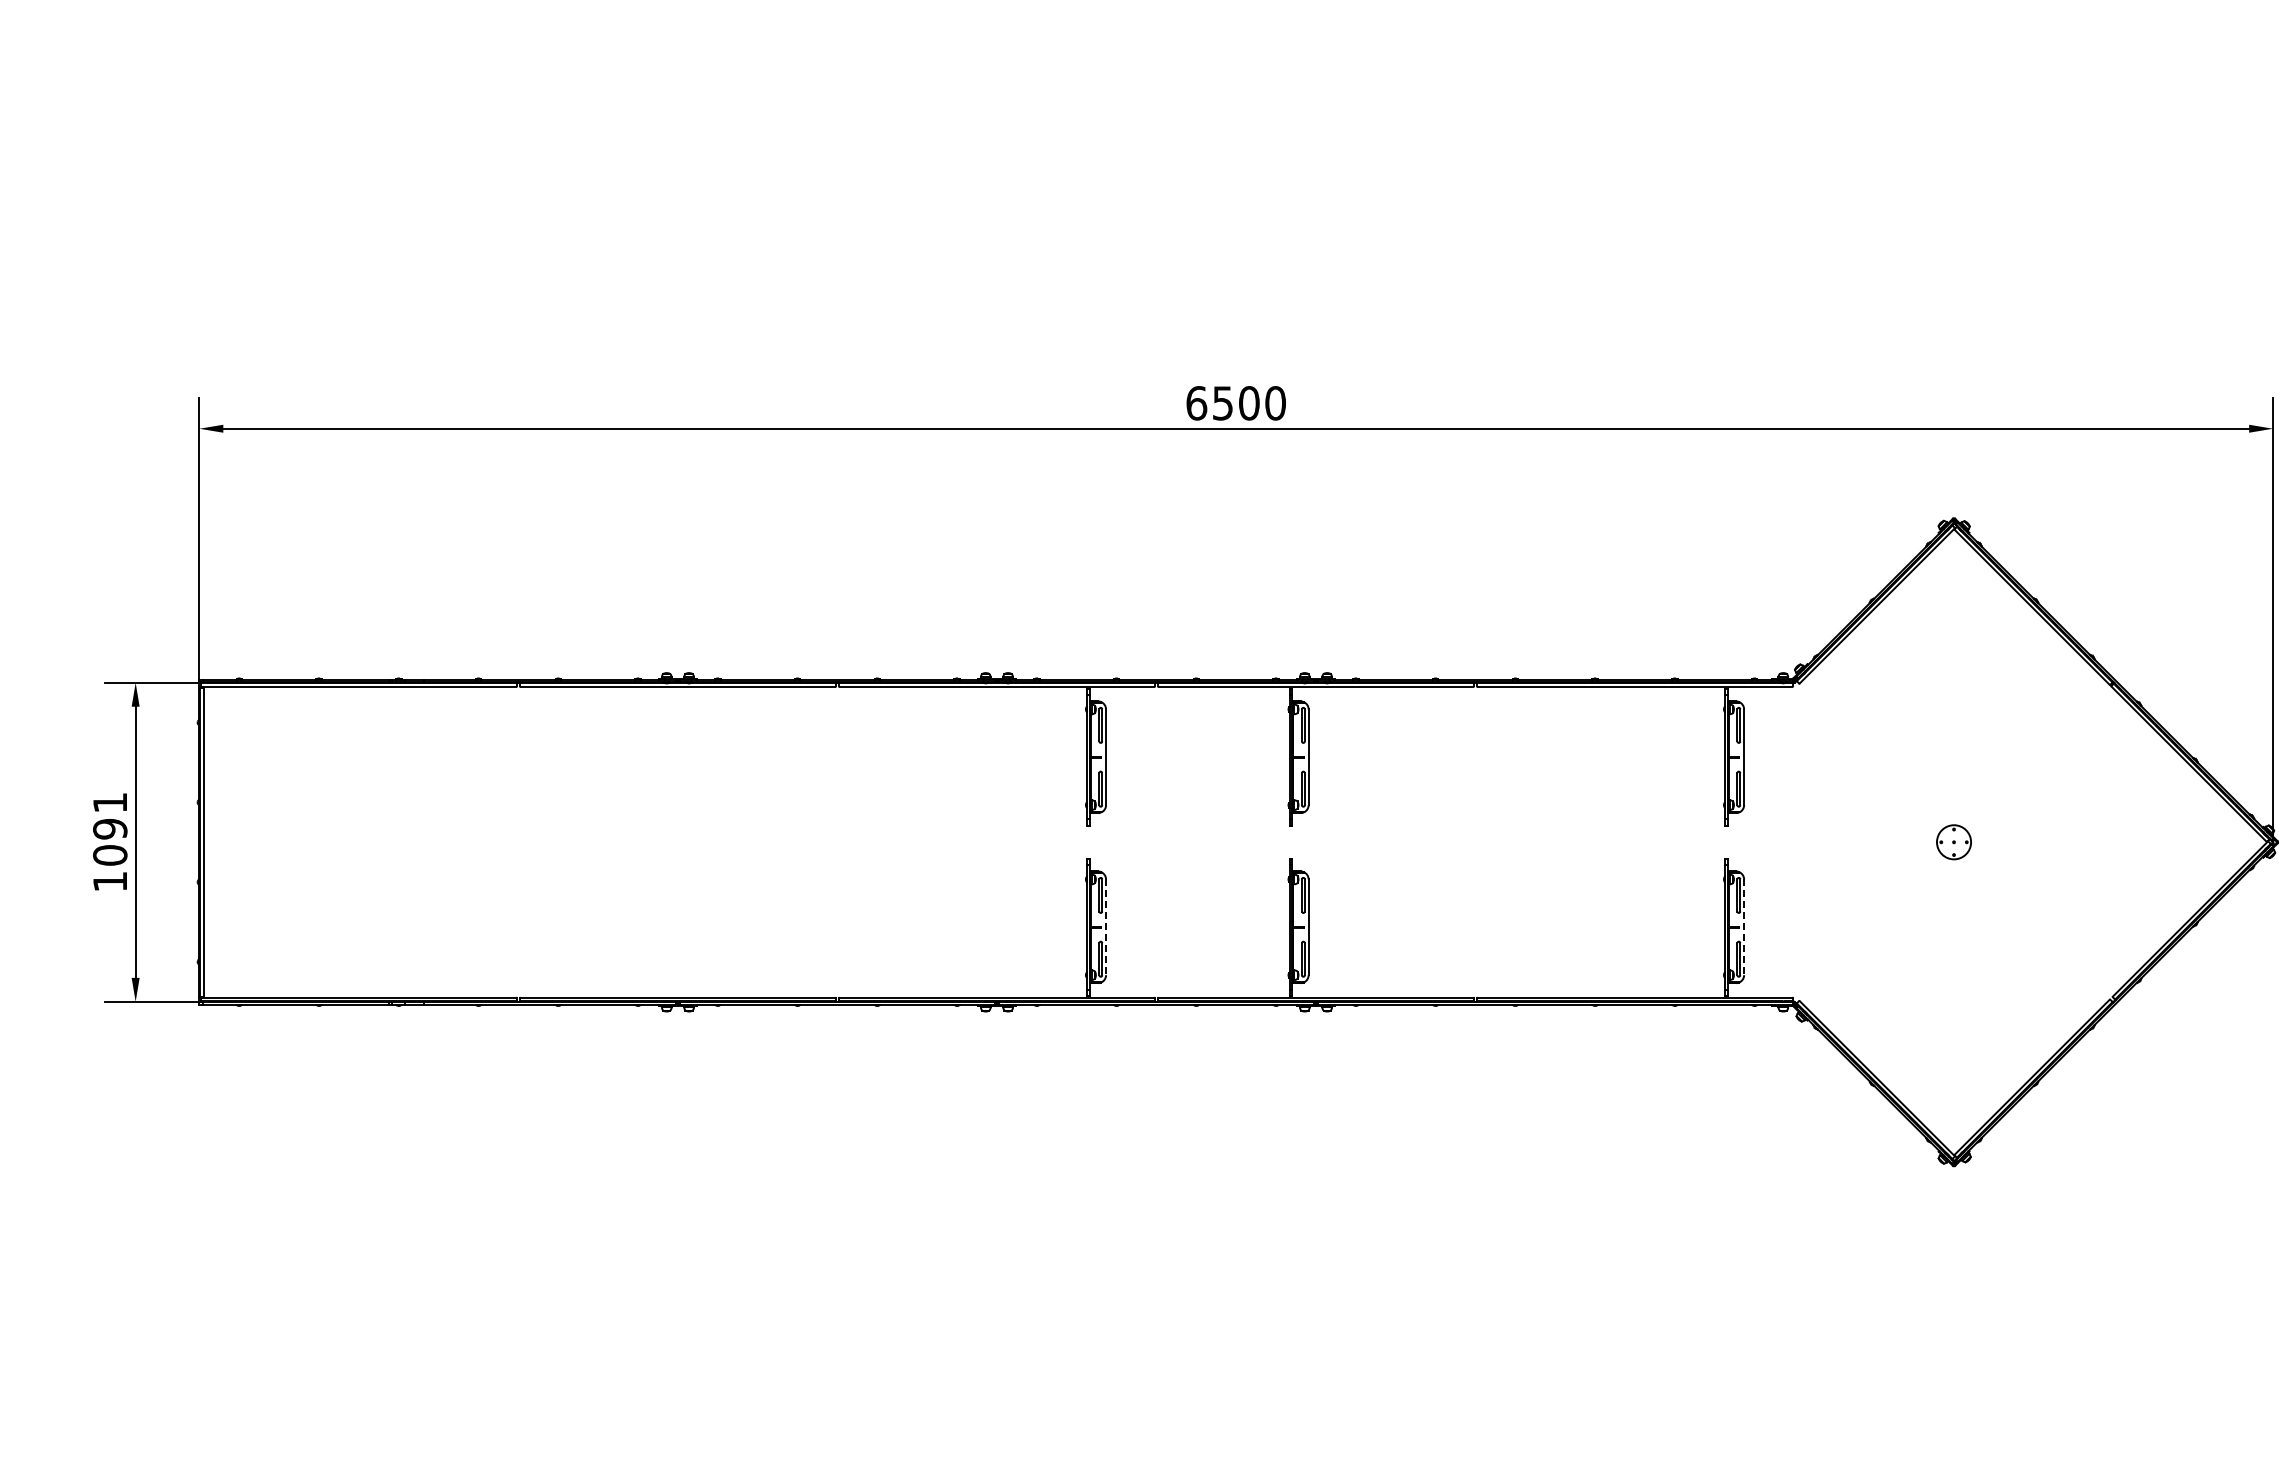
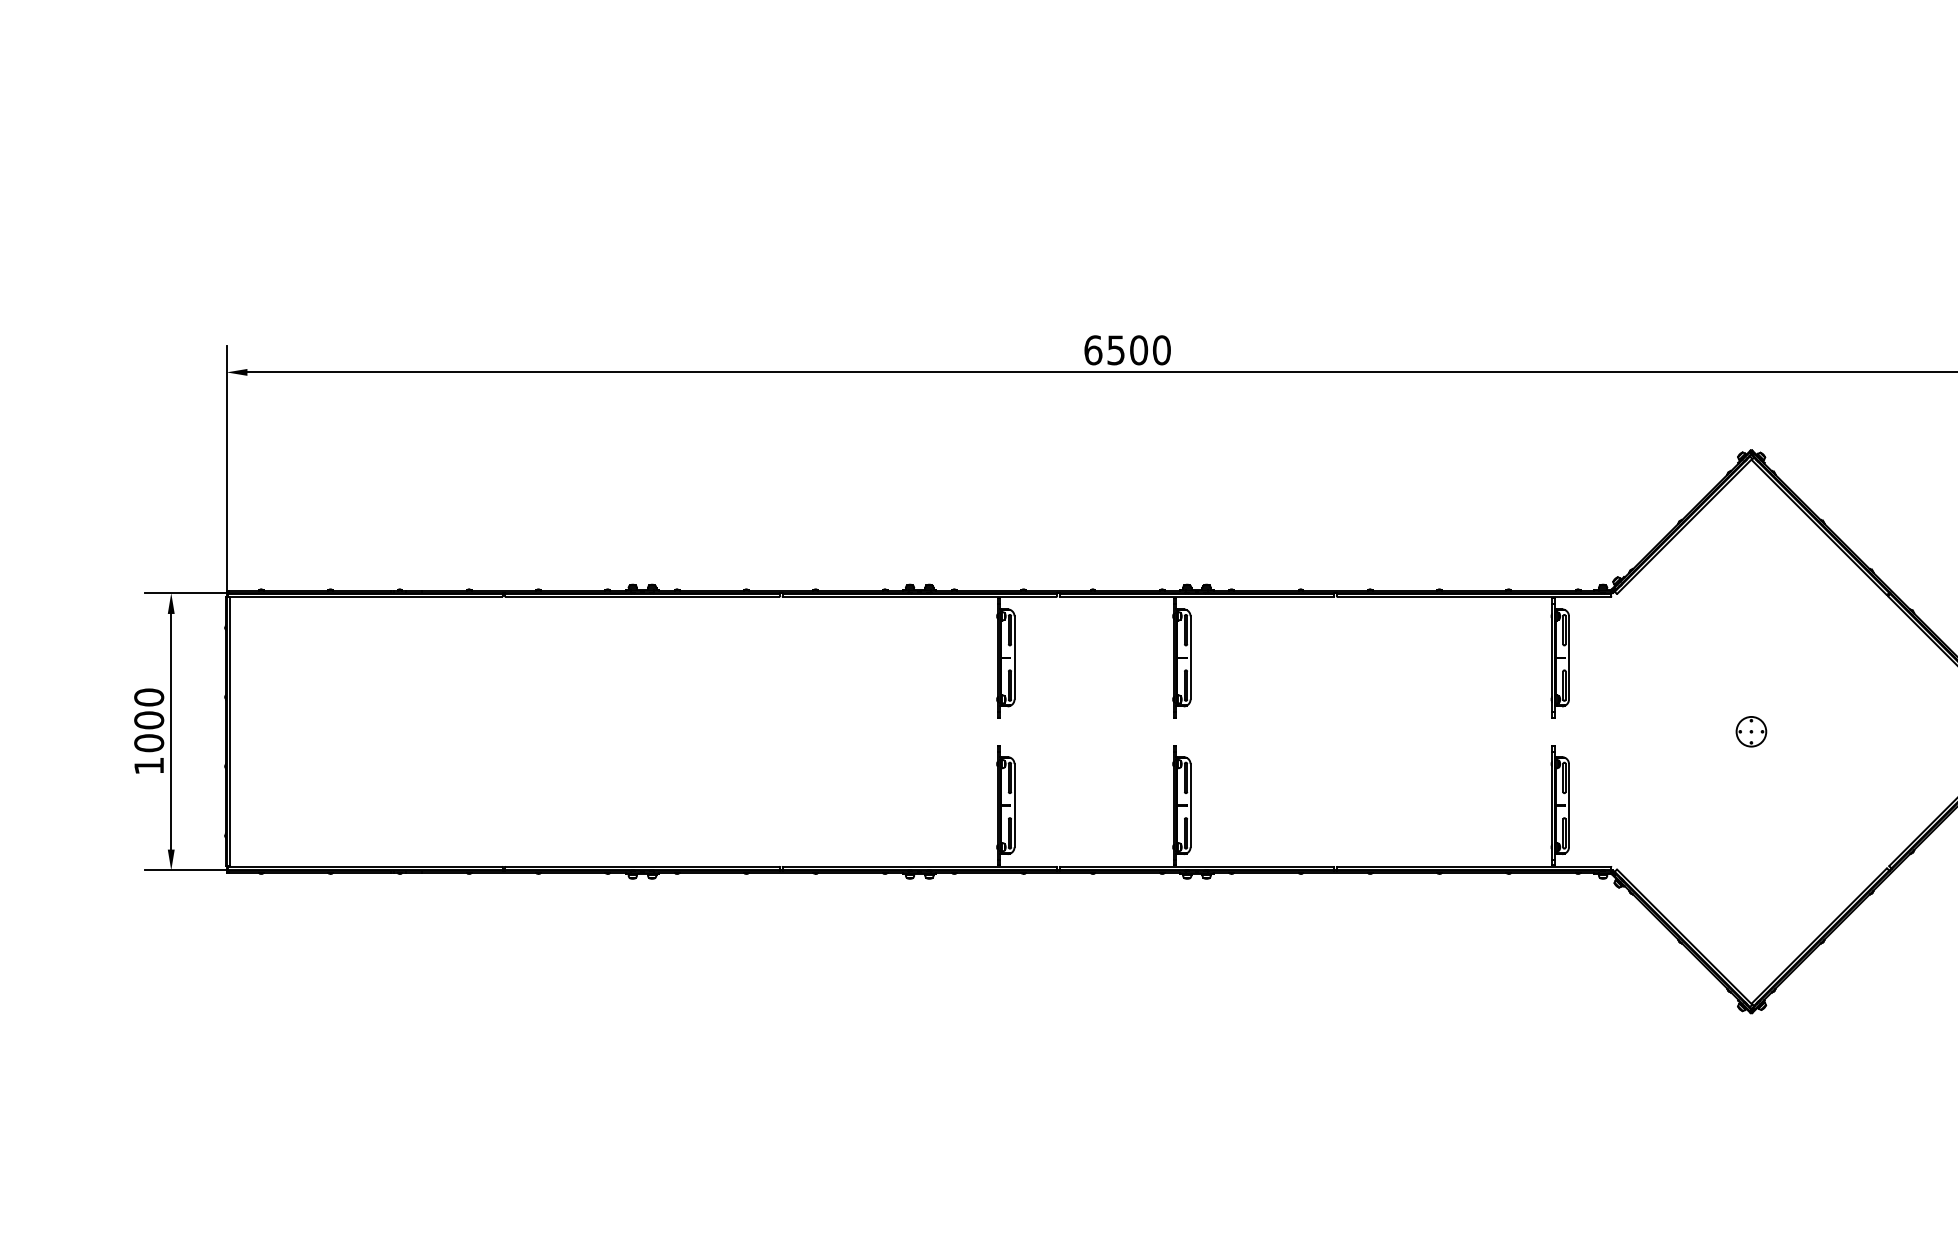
text: (110, 815) -> (149, 708), 1091 -> 1000
line: (1106, 927) -> (1014, 805), dashed -> solid
line: (1744, 927) -> (1569, 805), dashed -> solid

